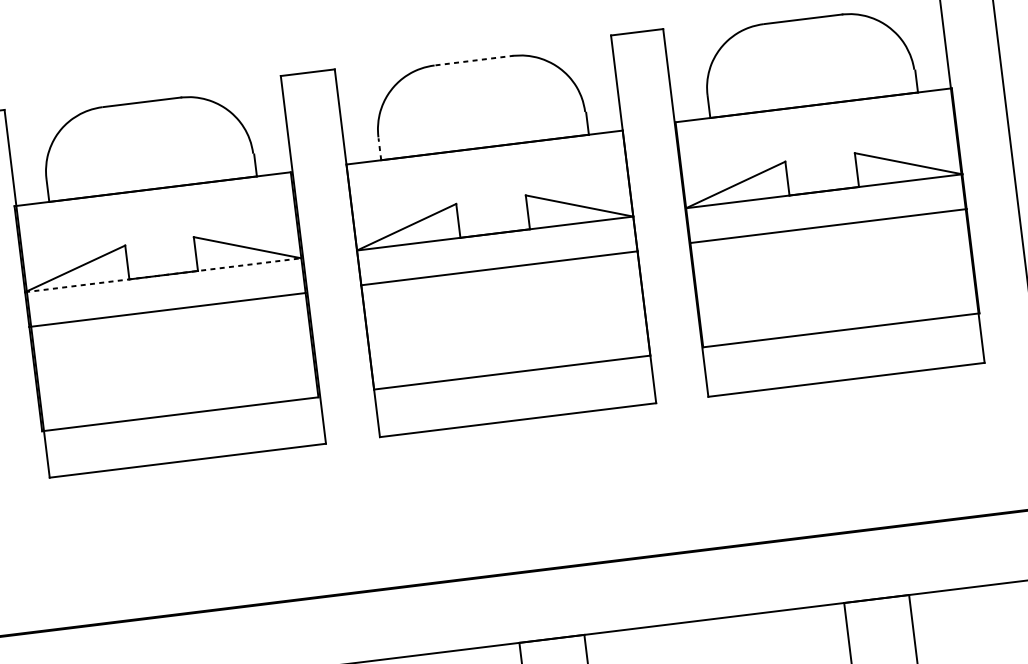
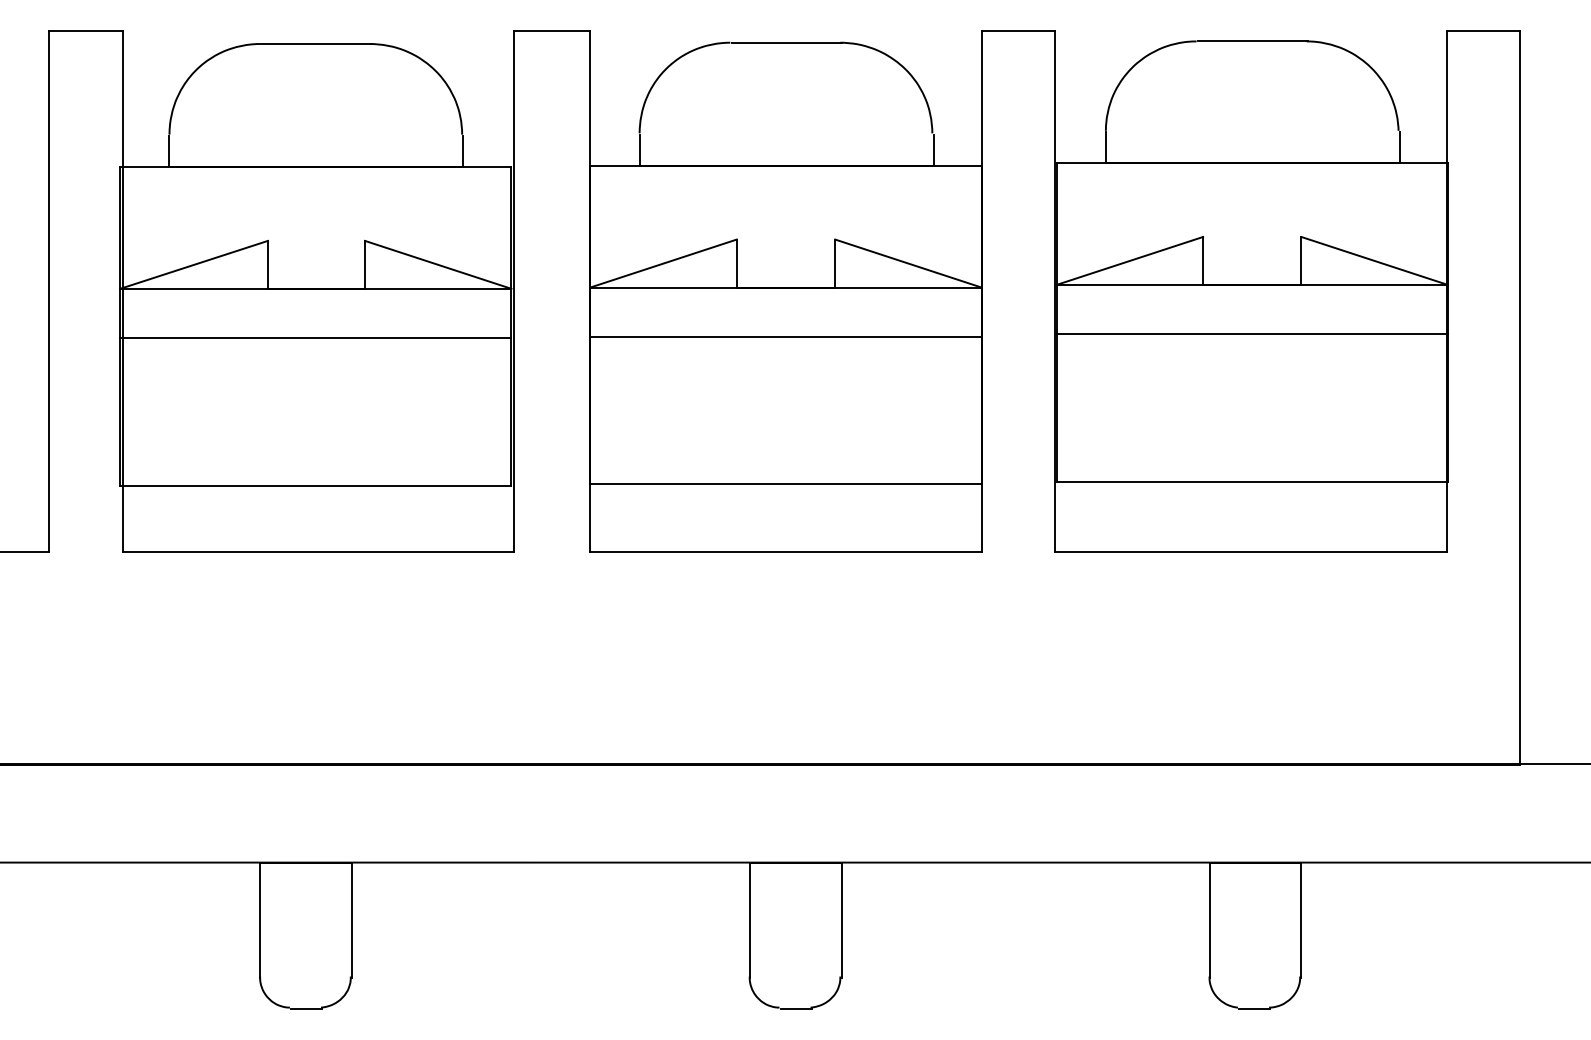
line: (475, 60) -> (787, 42), dashed -> solid
line: (379, 149) -> (639, 150), dashed -> solid
line: (162, 275) -> (315, 288), dashed -> solid

